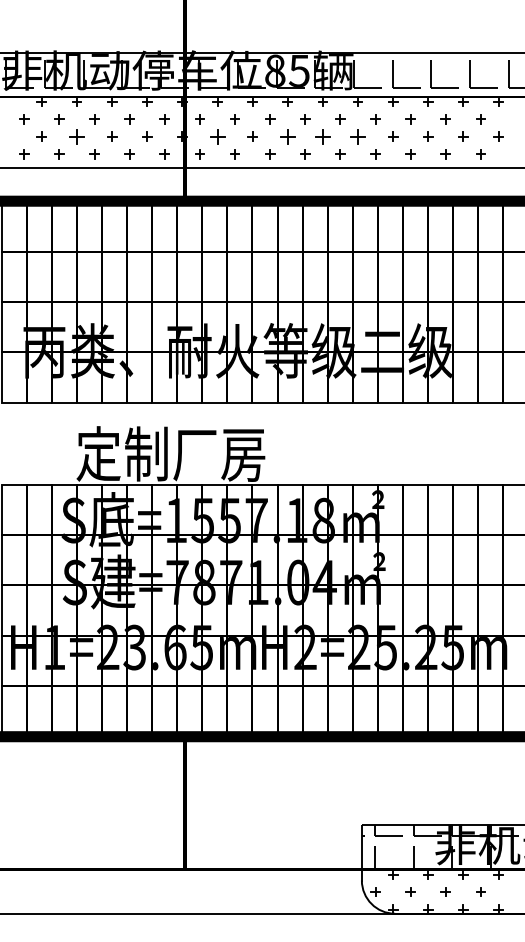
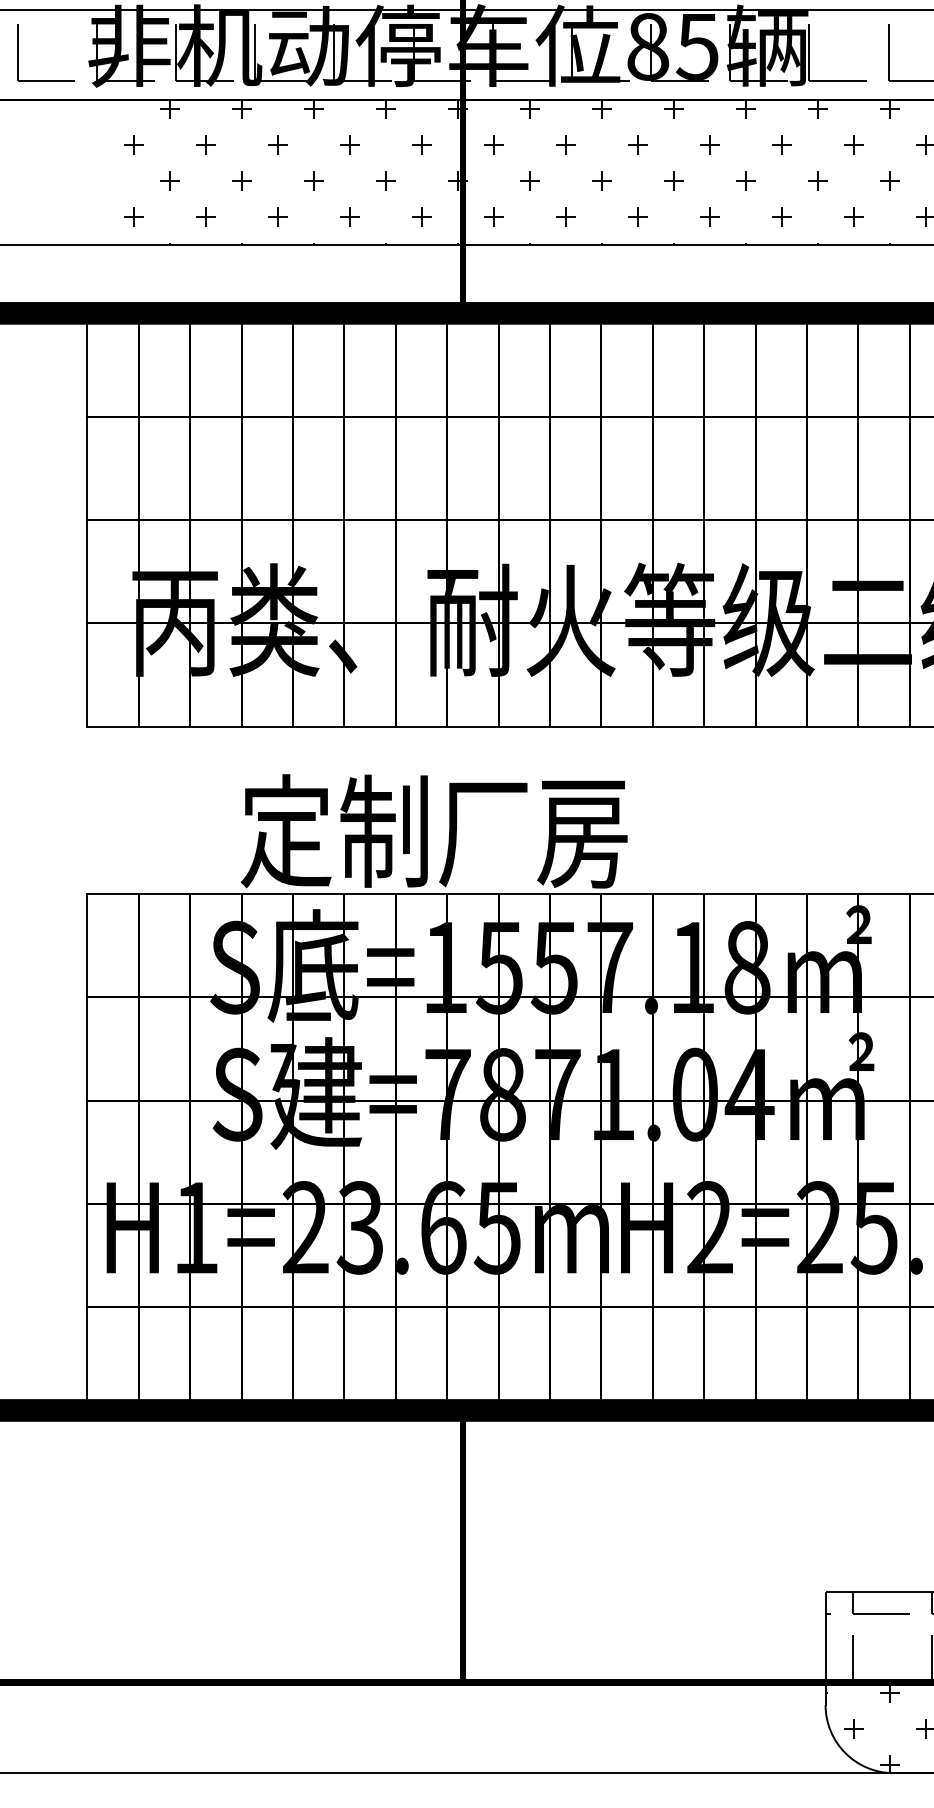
part: (76, 136) -> (240, 180), size x0.62
part: (217, 136) -> (529, 180), size x0.62
part: (287, 136) -> (673, 180), size x0.62
part: (322, 136) -> (744, 180), size x0.62
part: (357, 136) -> (816, 180), size x0.62

